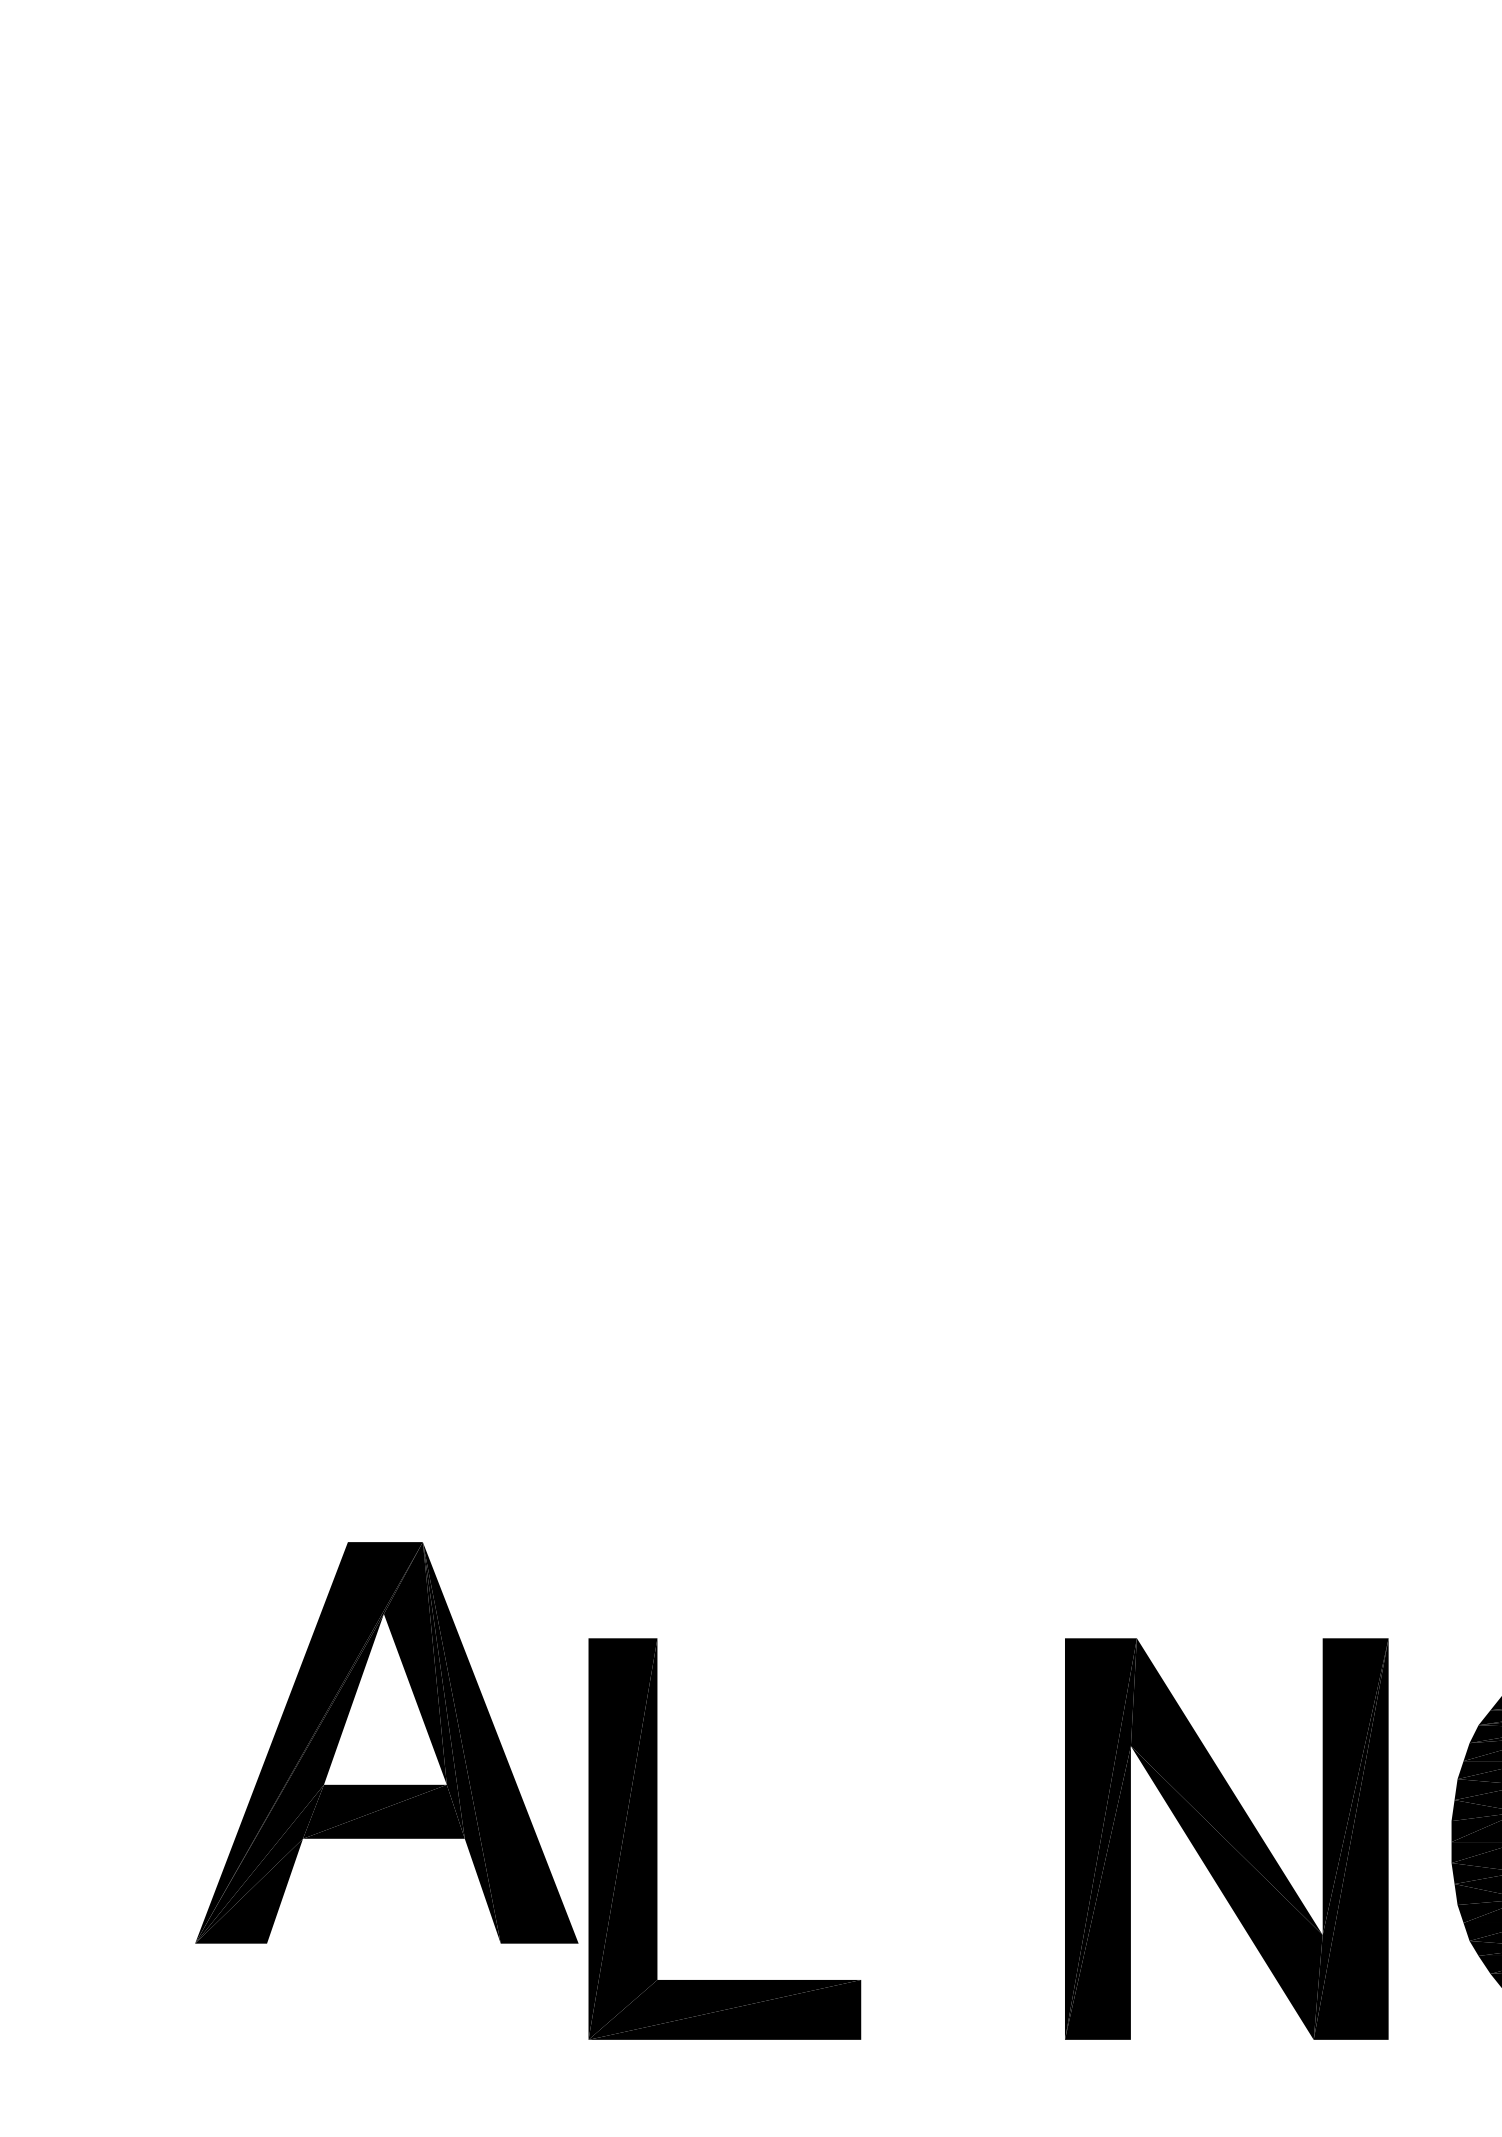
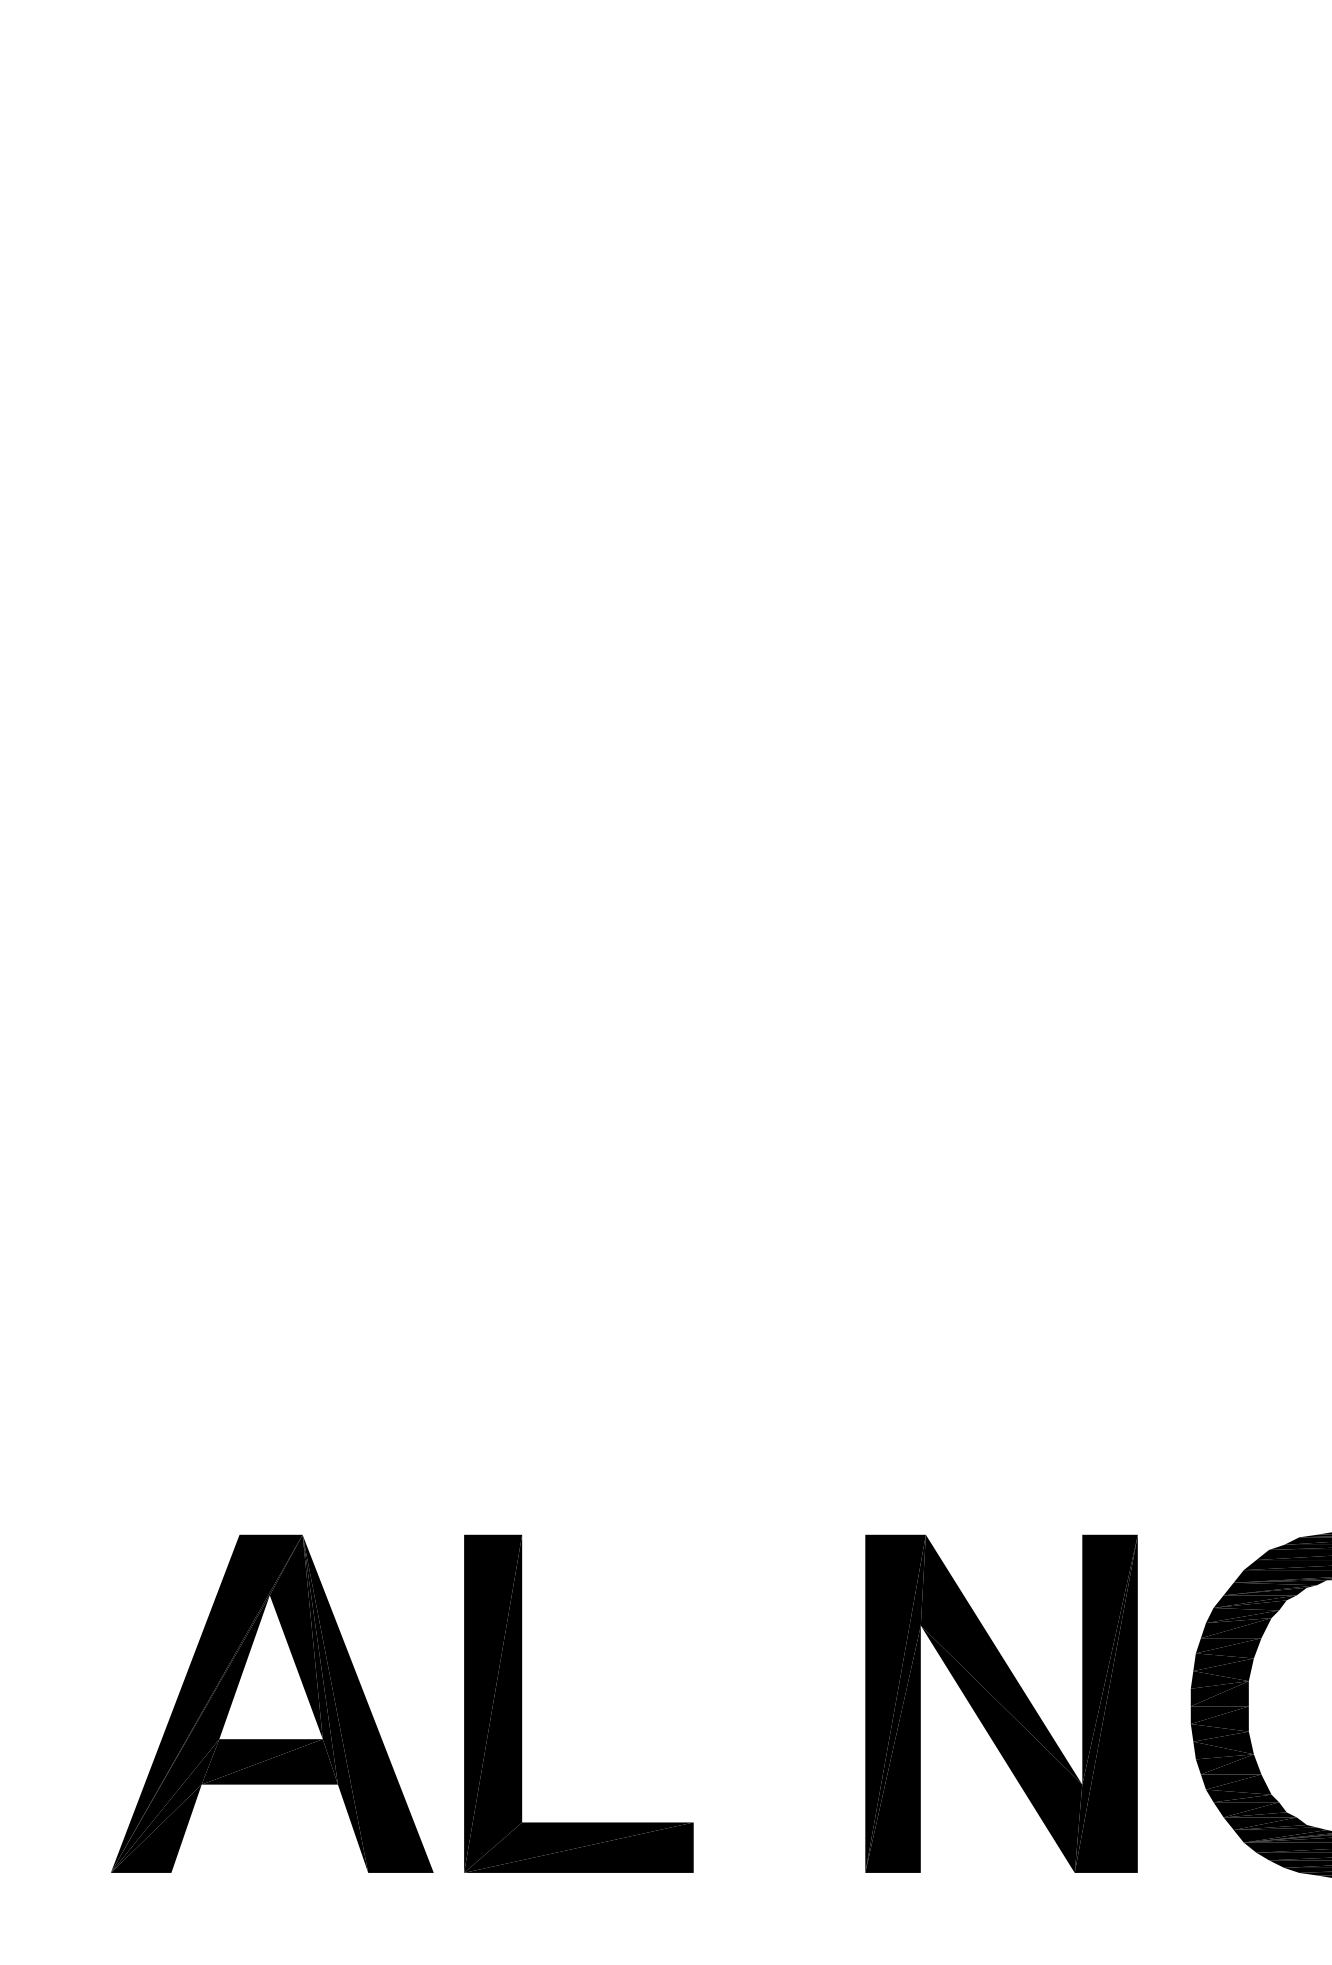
part: (387, 1742) -> (272, 1703), moved

